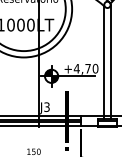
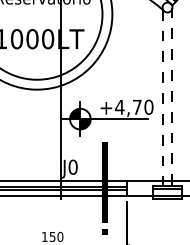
line: (110, 62) -> (172, 97), solid -> dashed
line: (104, 63) -> (162, 99), solid -> dashed
text: (46, 106) -> (72, 166), J3 -> J0

